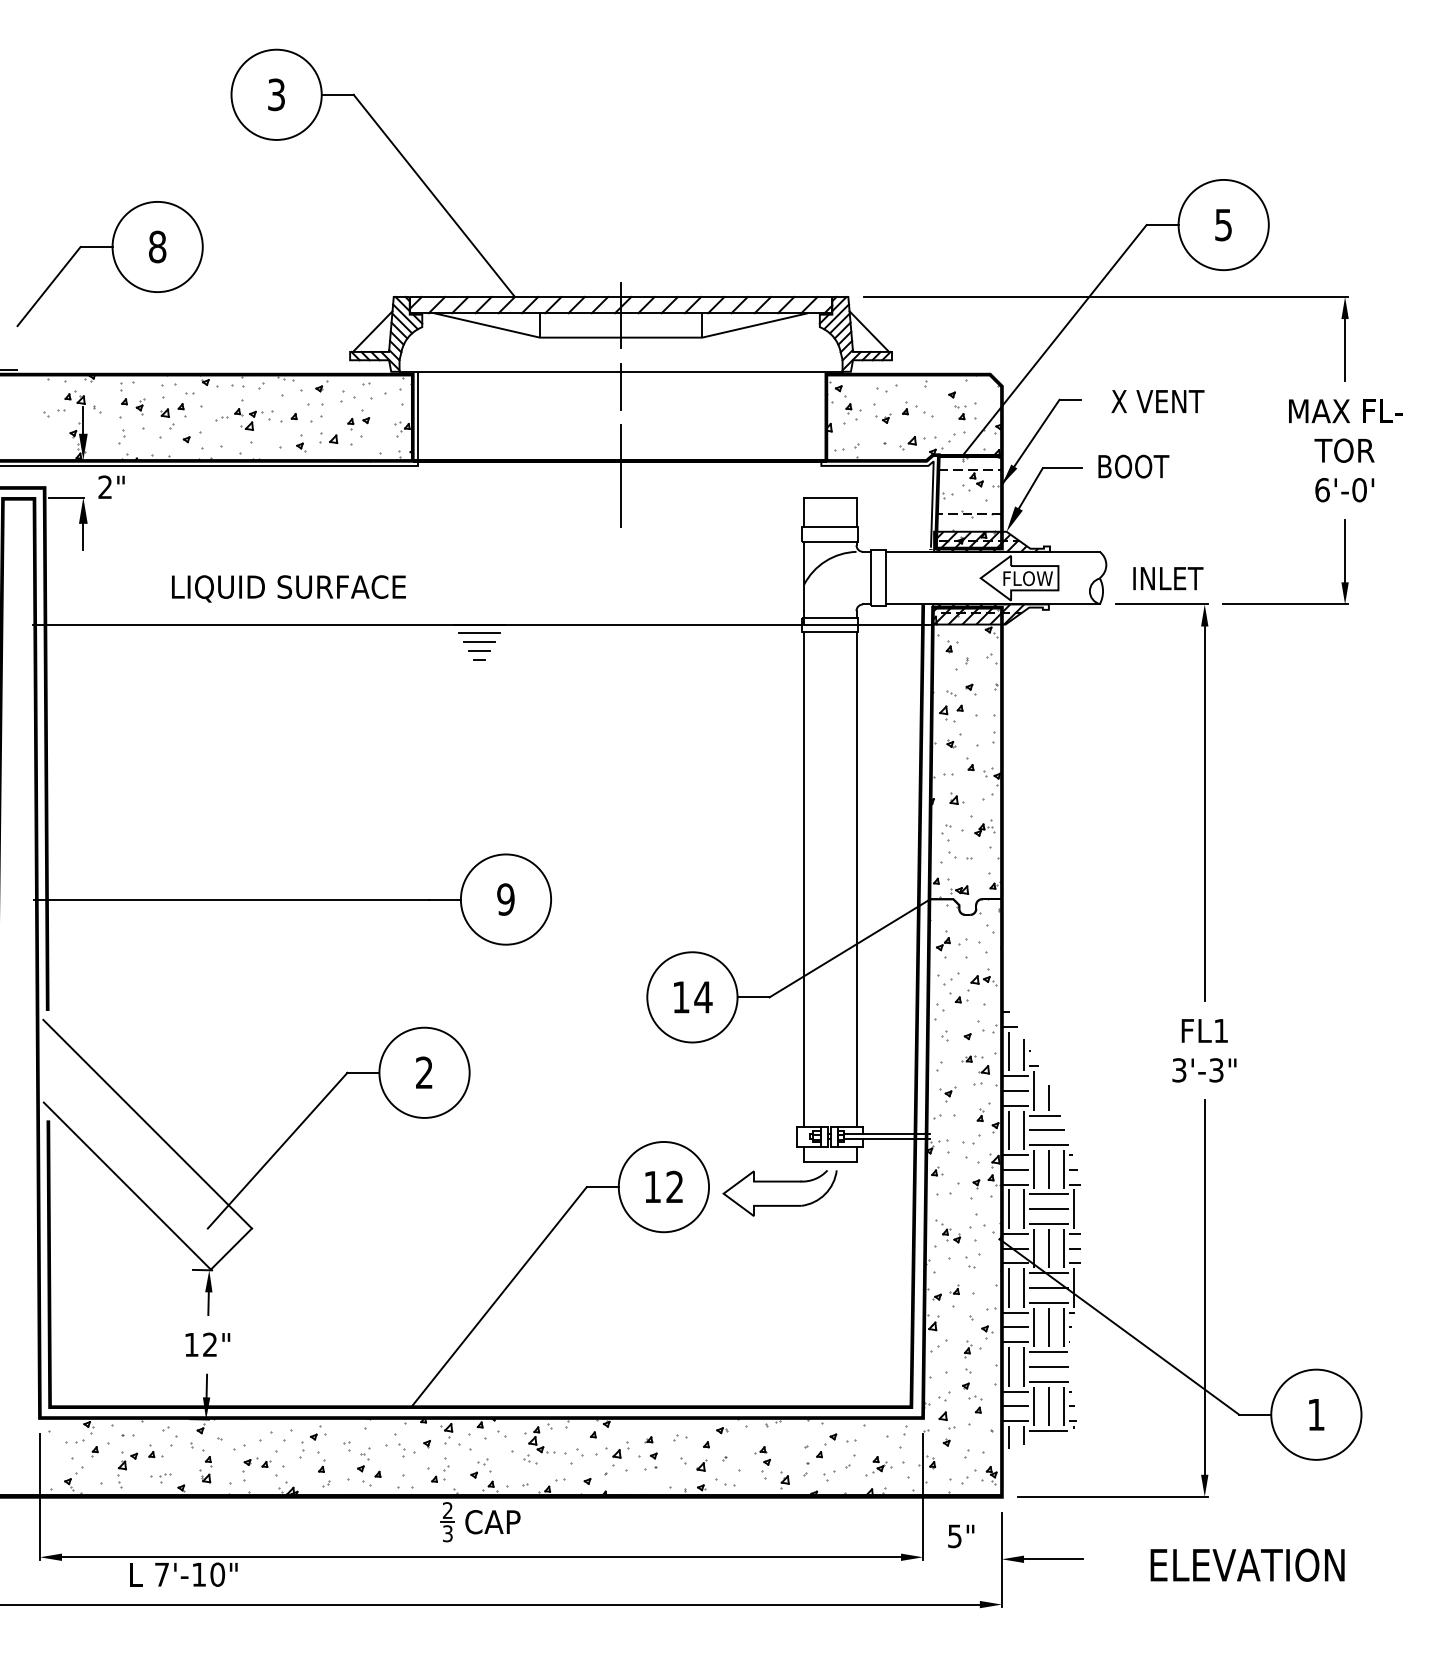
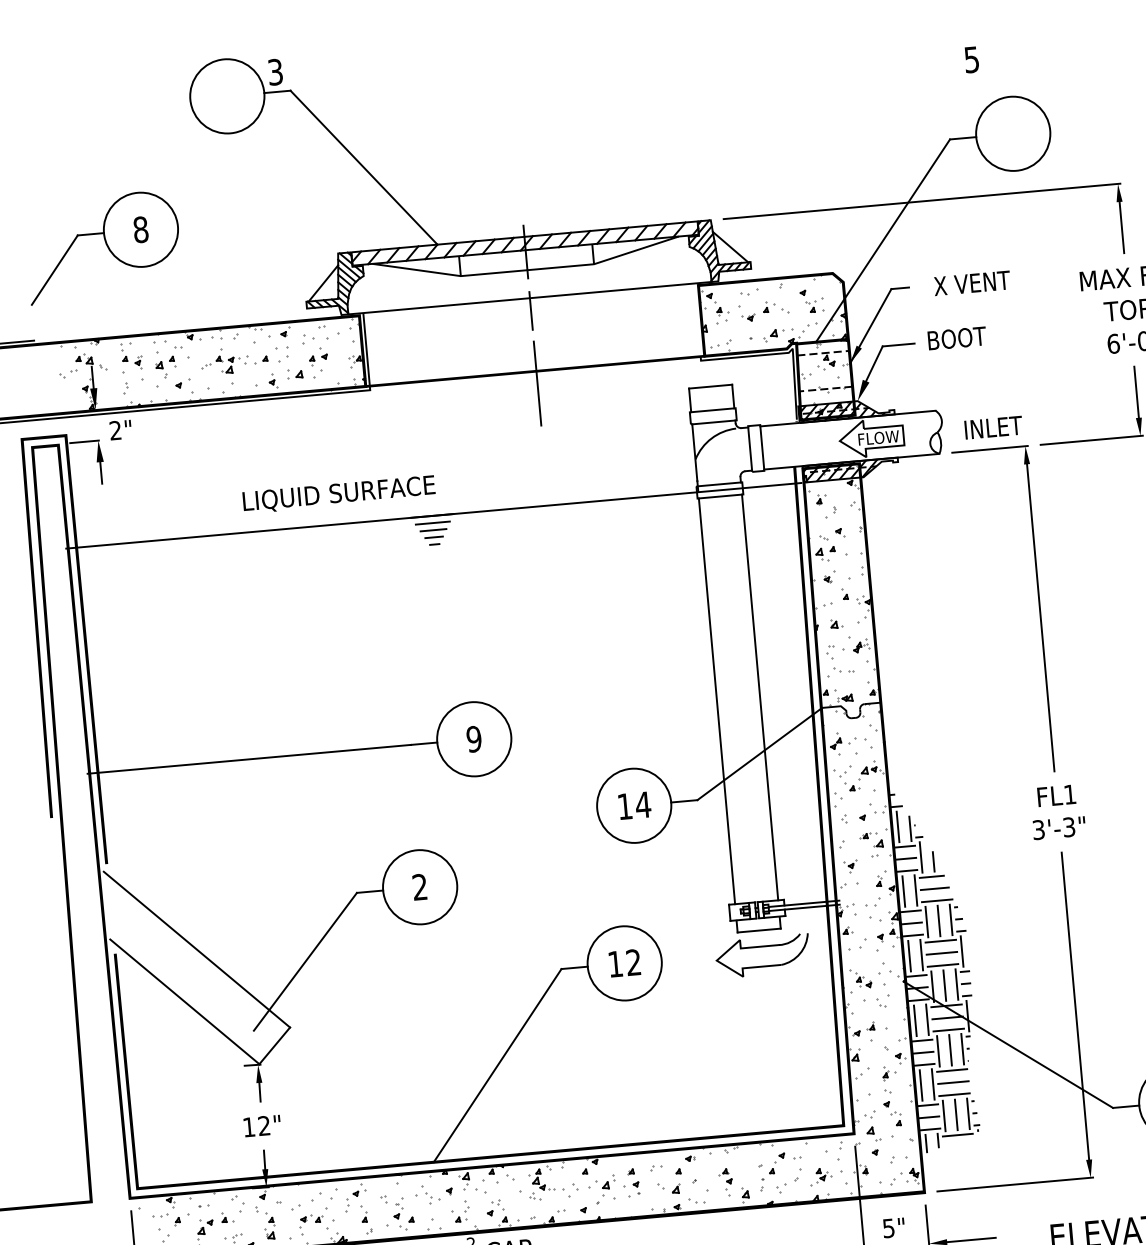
text: (276, 94) -> (275, 71), moved
text: (1223, 225) -> (971, 60), moved
text: (288, 588) -> (338, 494), moved
part: (779, 1182) -> (761, 947), moved

